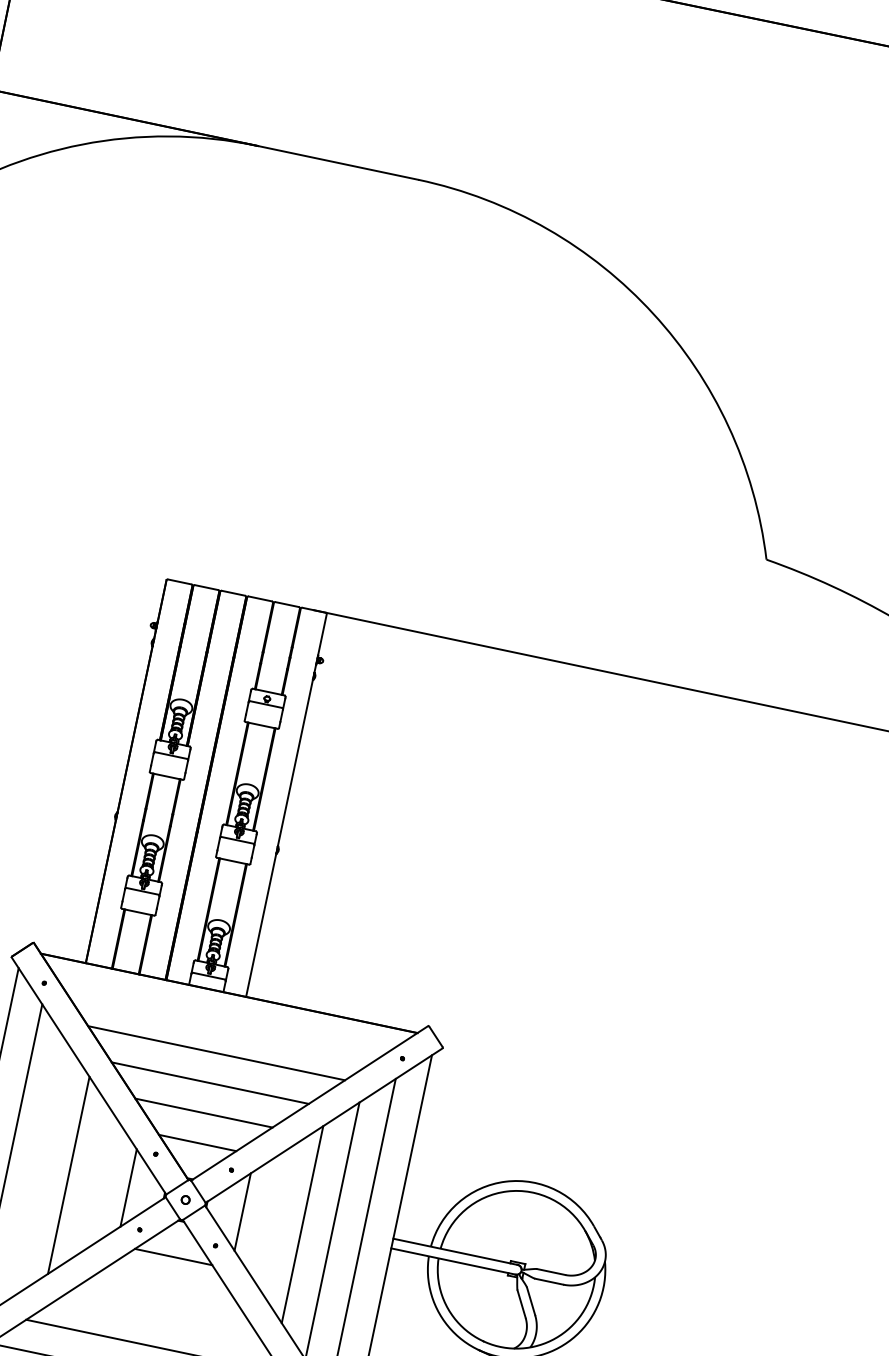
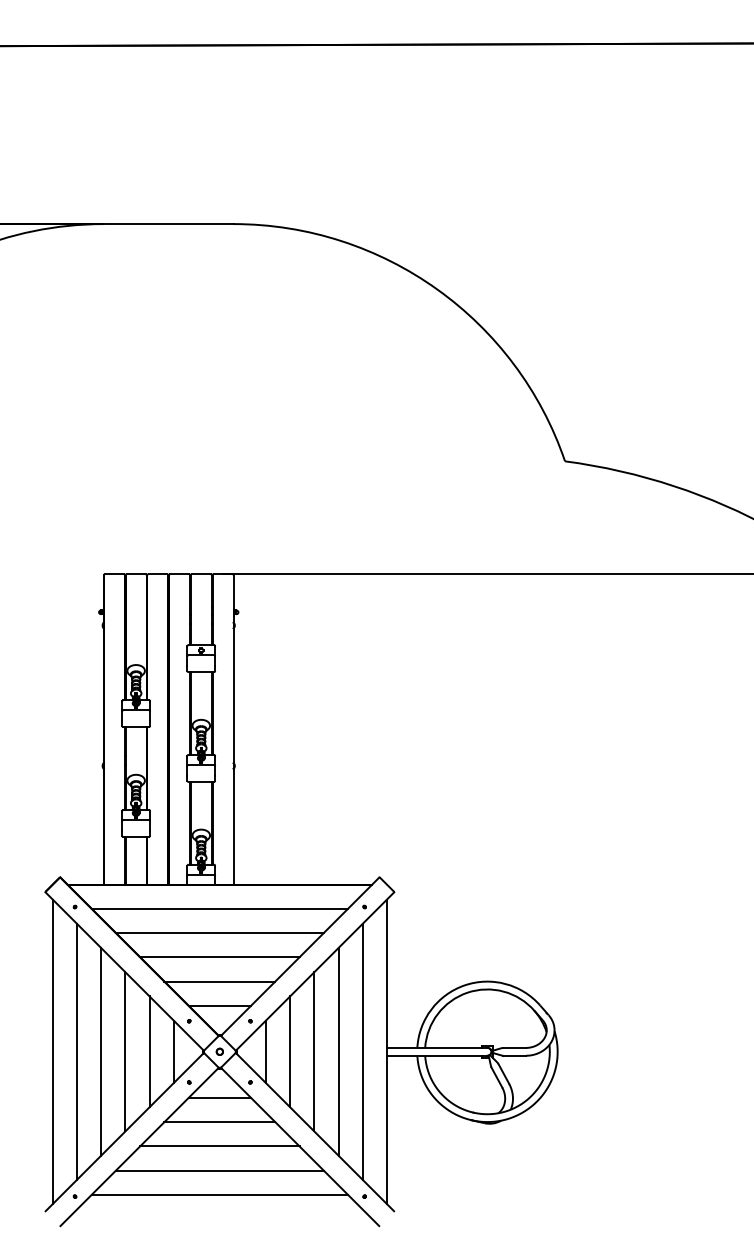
line: (222, 1022) -> (219, 908), added
line: (39, 1168) -> (101, 1051), added
line: (98, 1181) -> (149, 1051), added
line: (273, 1218) -> (290, 1051), added
line: (166, 1287) -> (219, 1122), added
line: (160, 1317) -> (219, 1146), added

